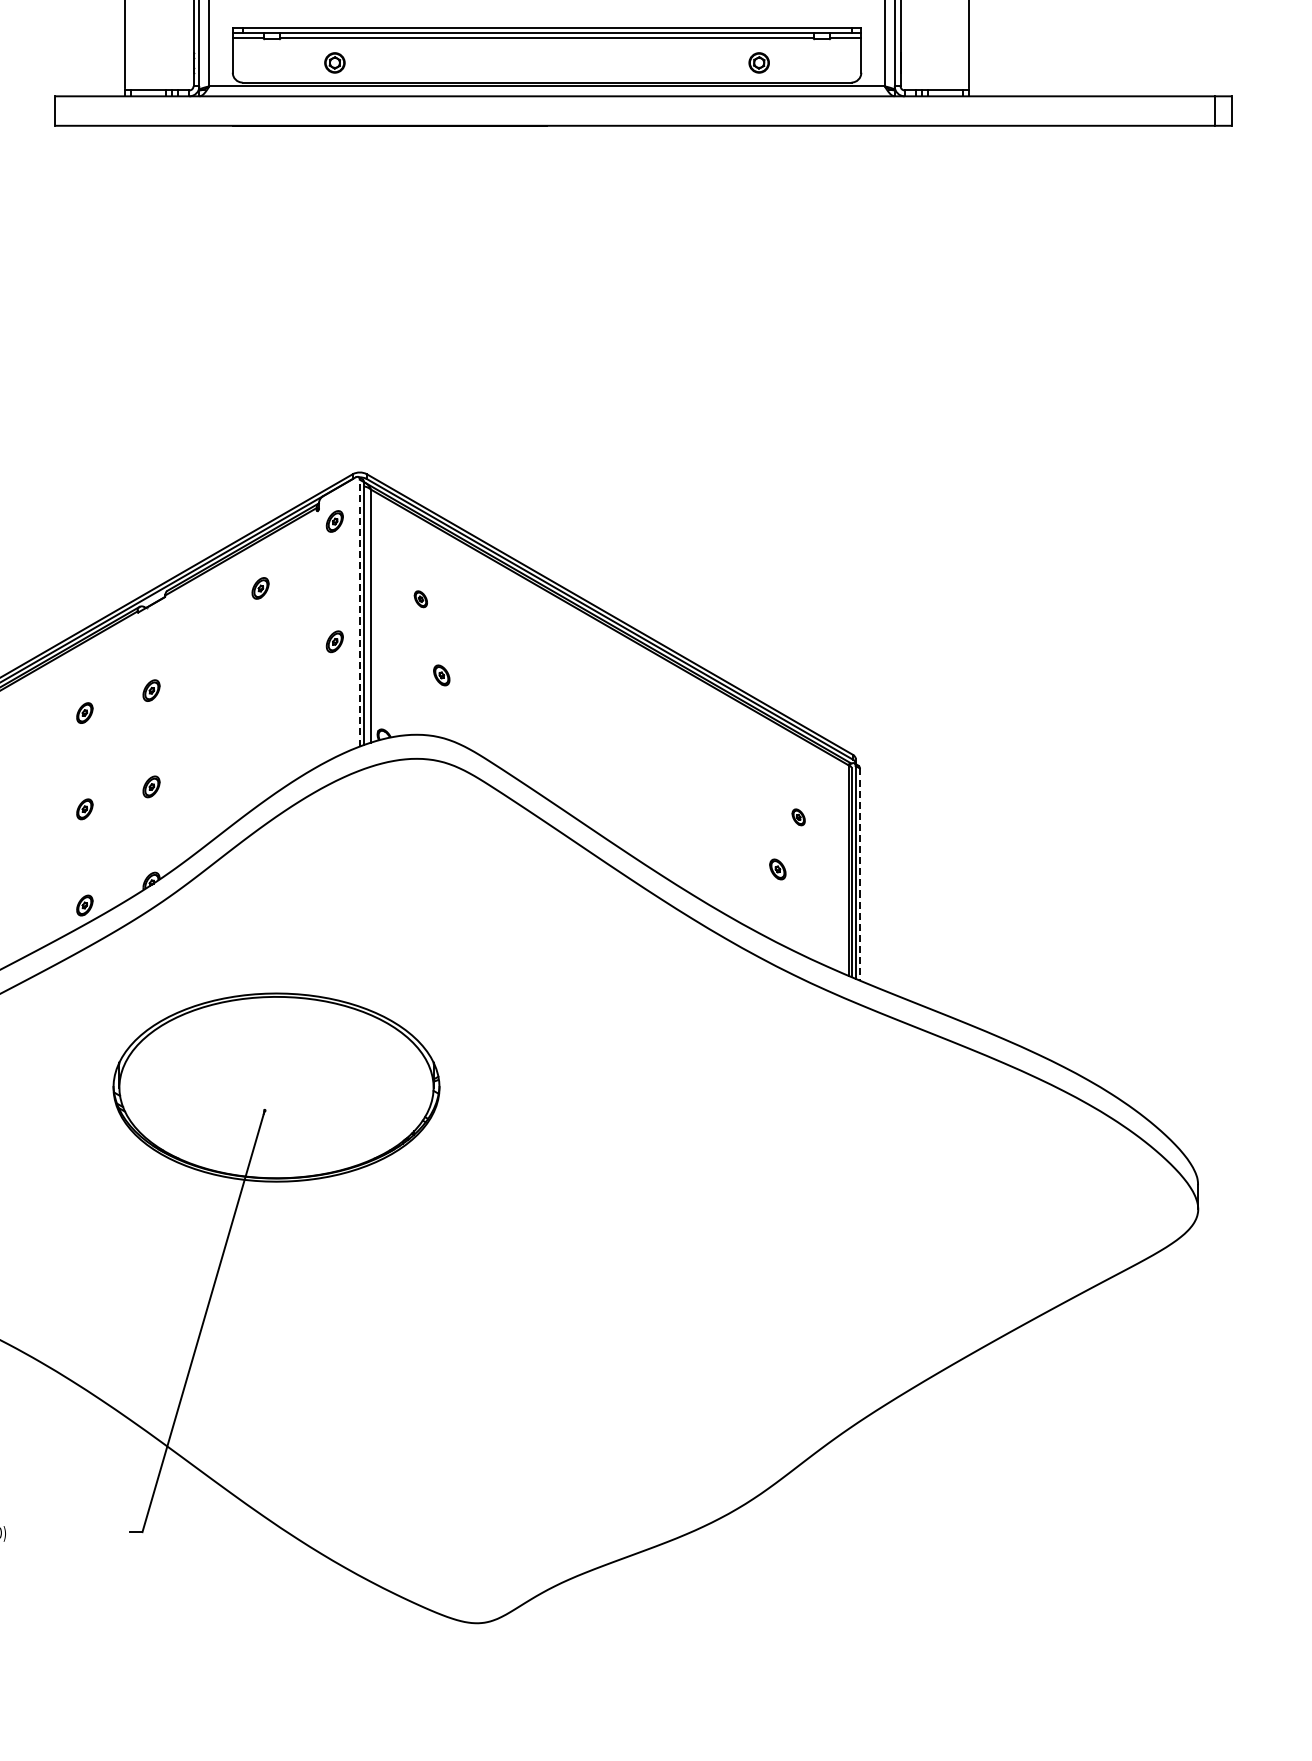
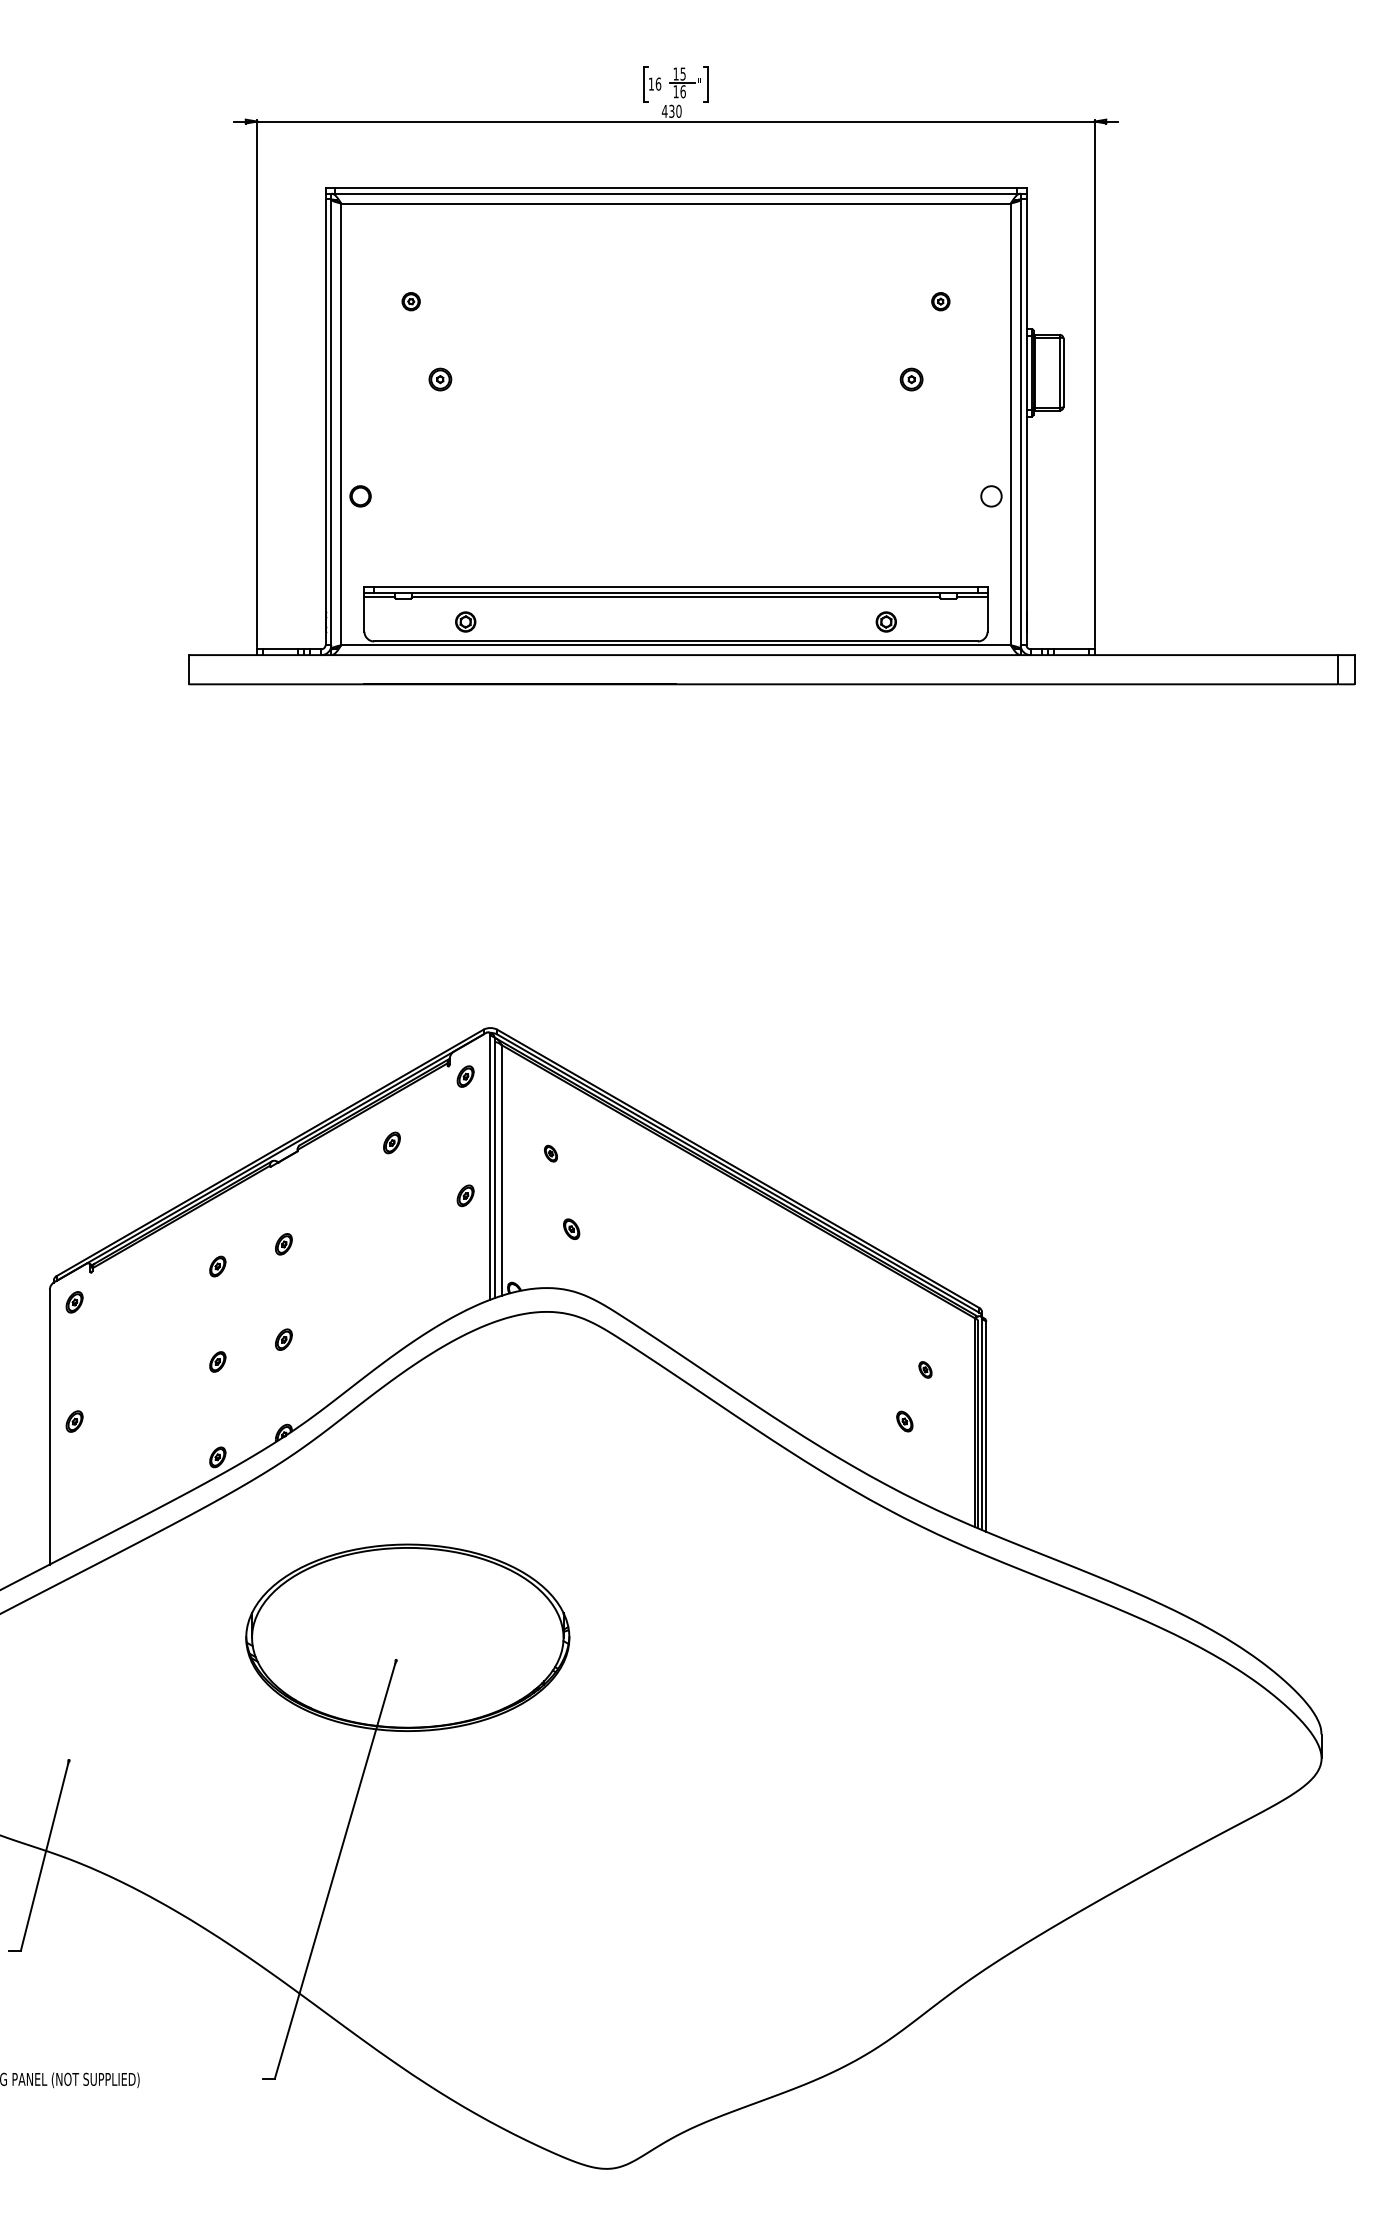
line: (359, 613) -> (490, 1167), dashed -> solid
line: (860, 875) -> (986, 1427), dashed -> solid

